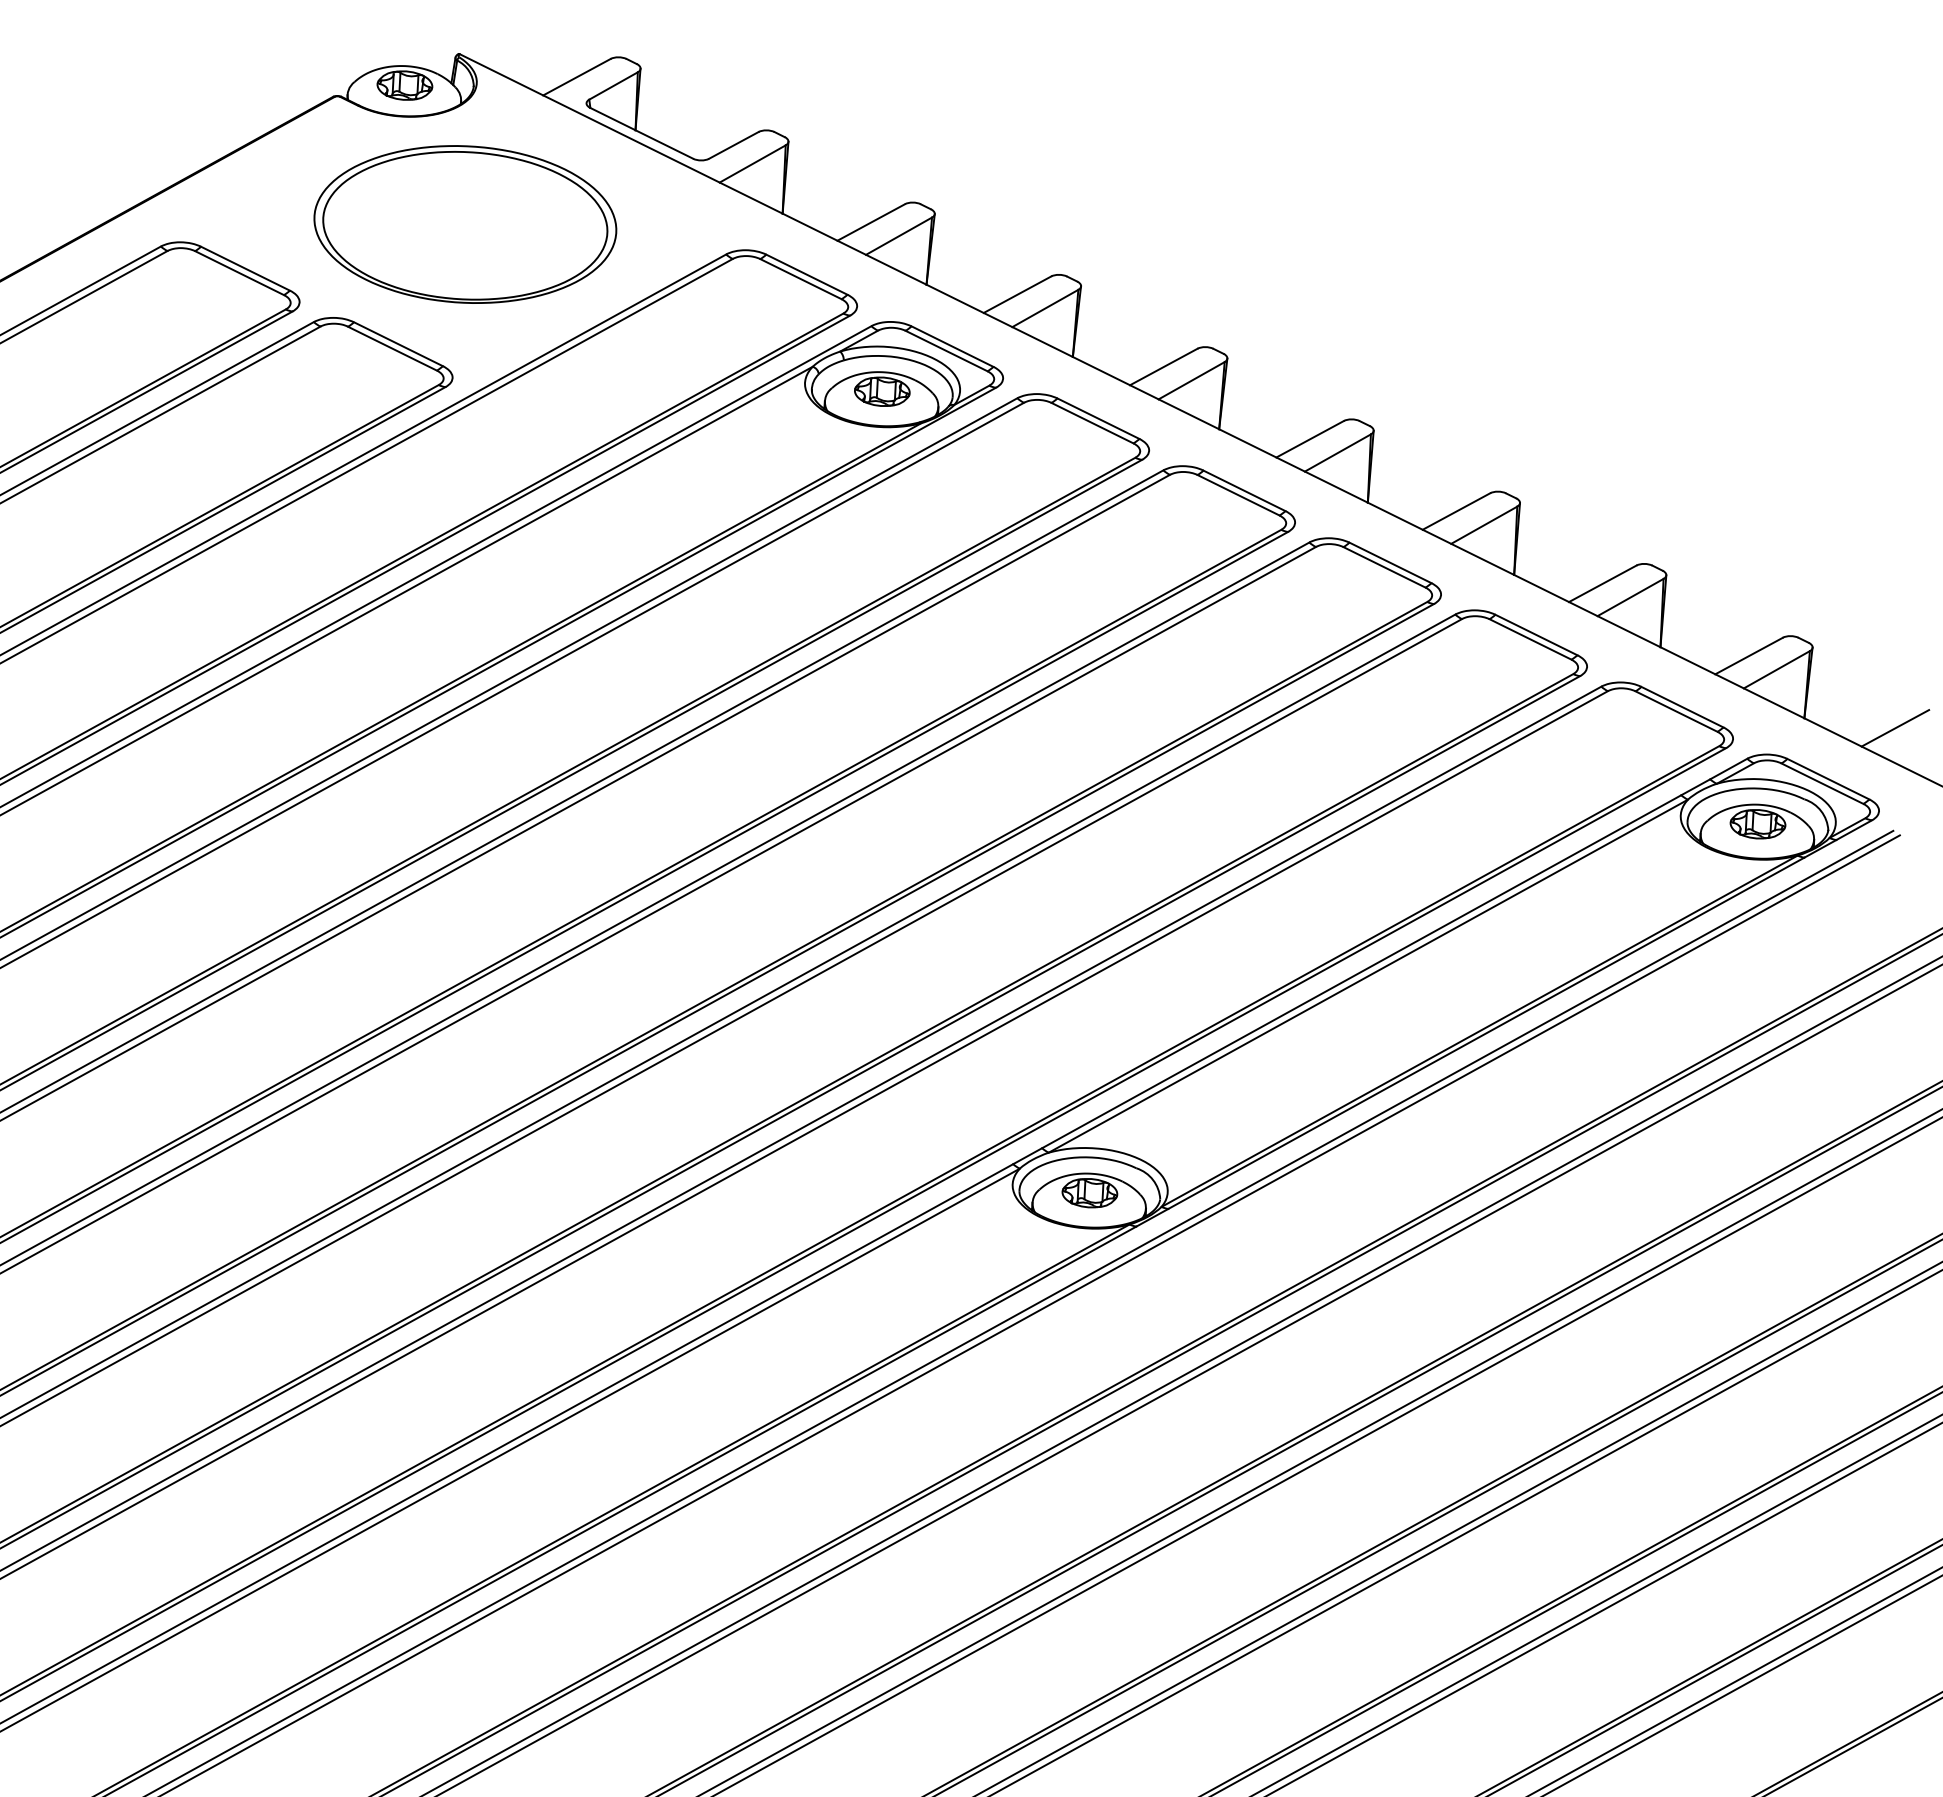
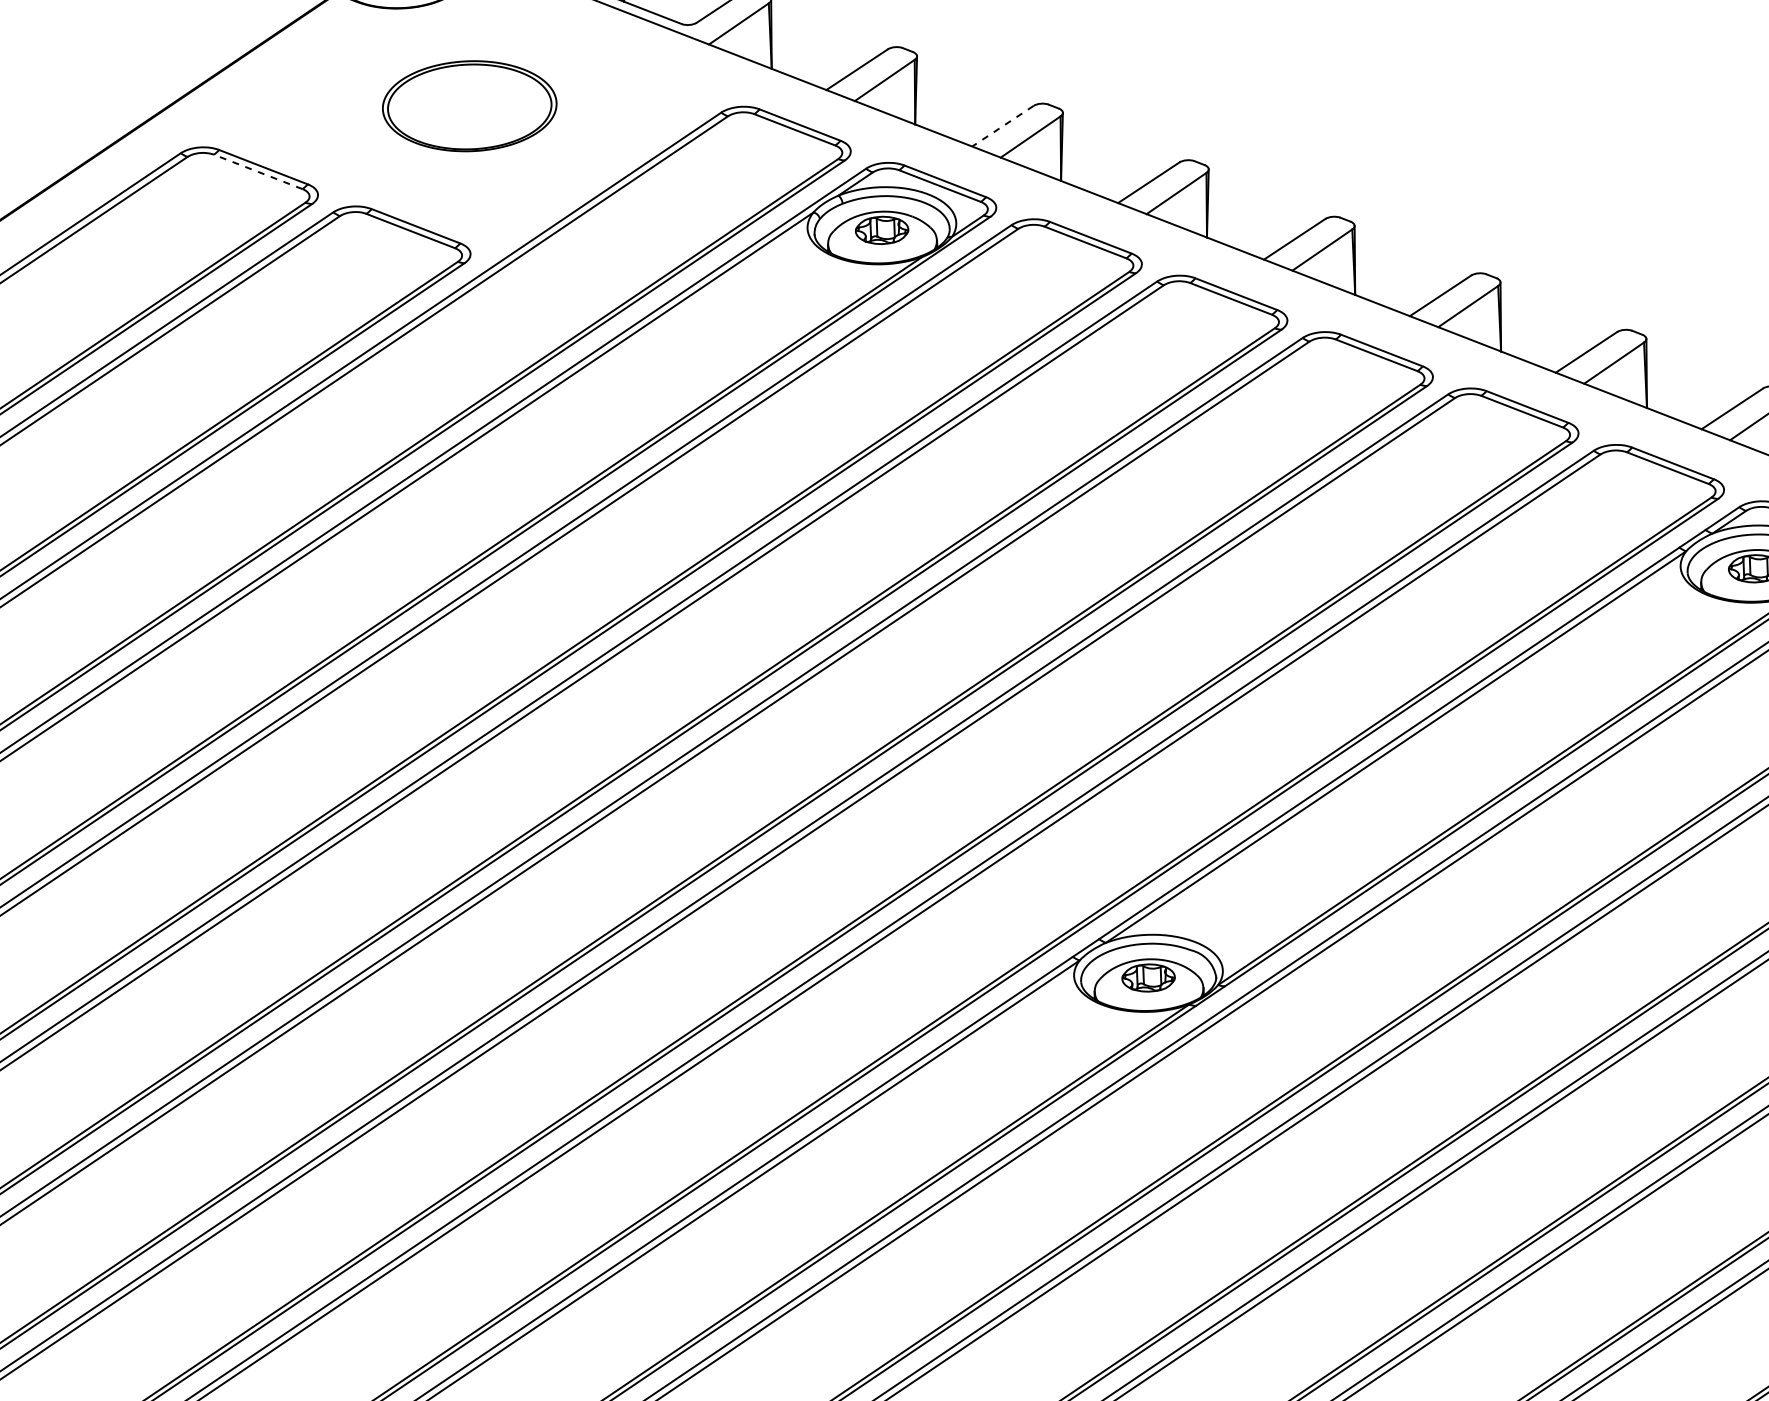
part: (465, 224) -> (469, 106), size x0.6
line: (239, 273) -> (258, 172), solid -> dashed
line: (1017, 294) -> (1002, 126), solid -> dashed

